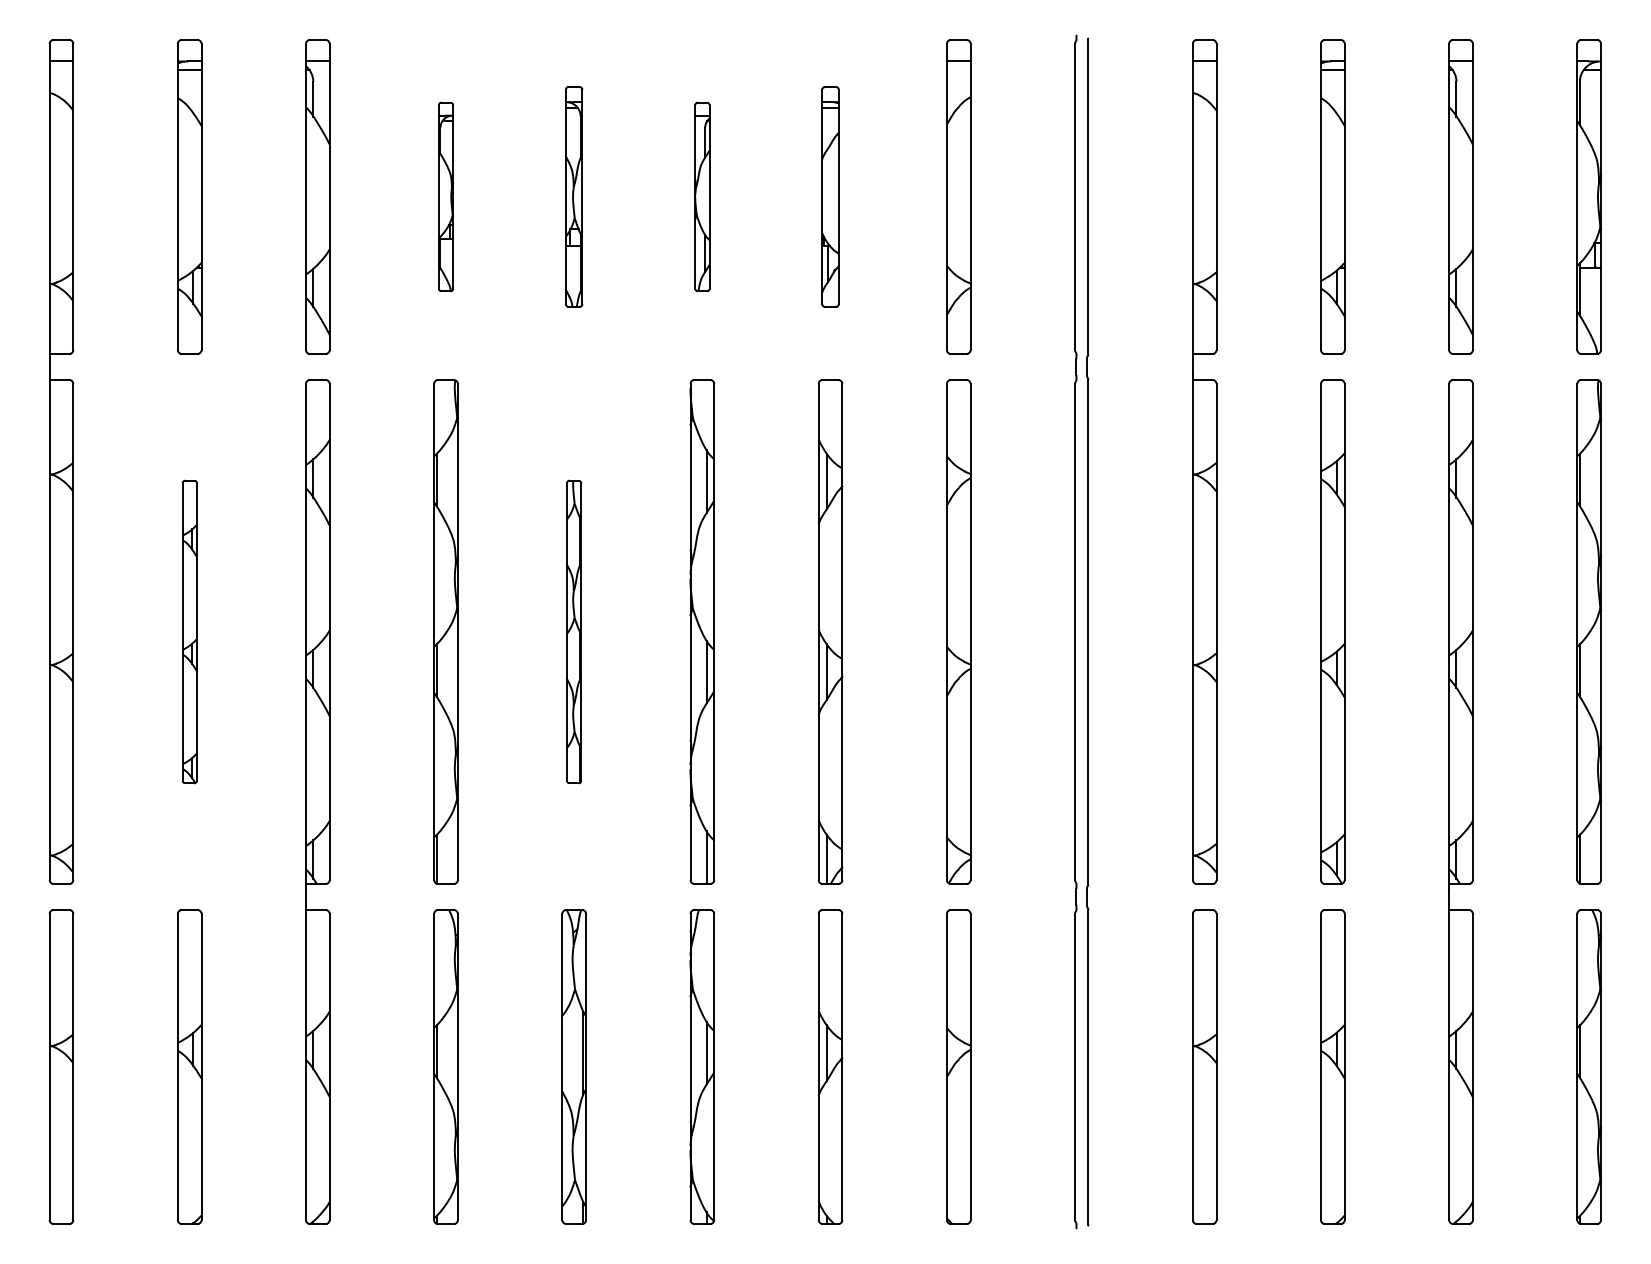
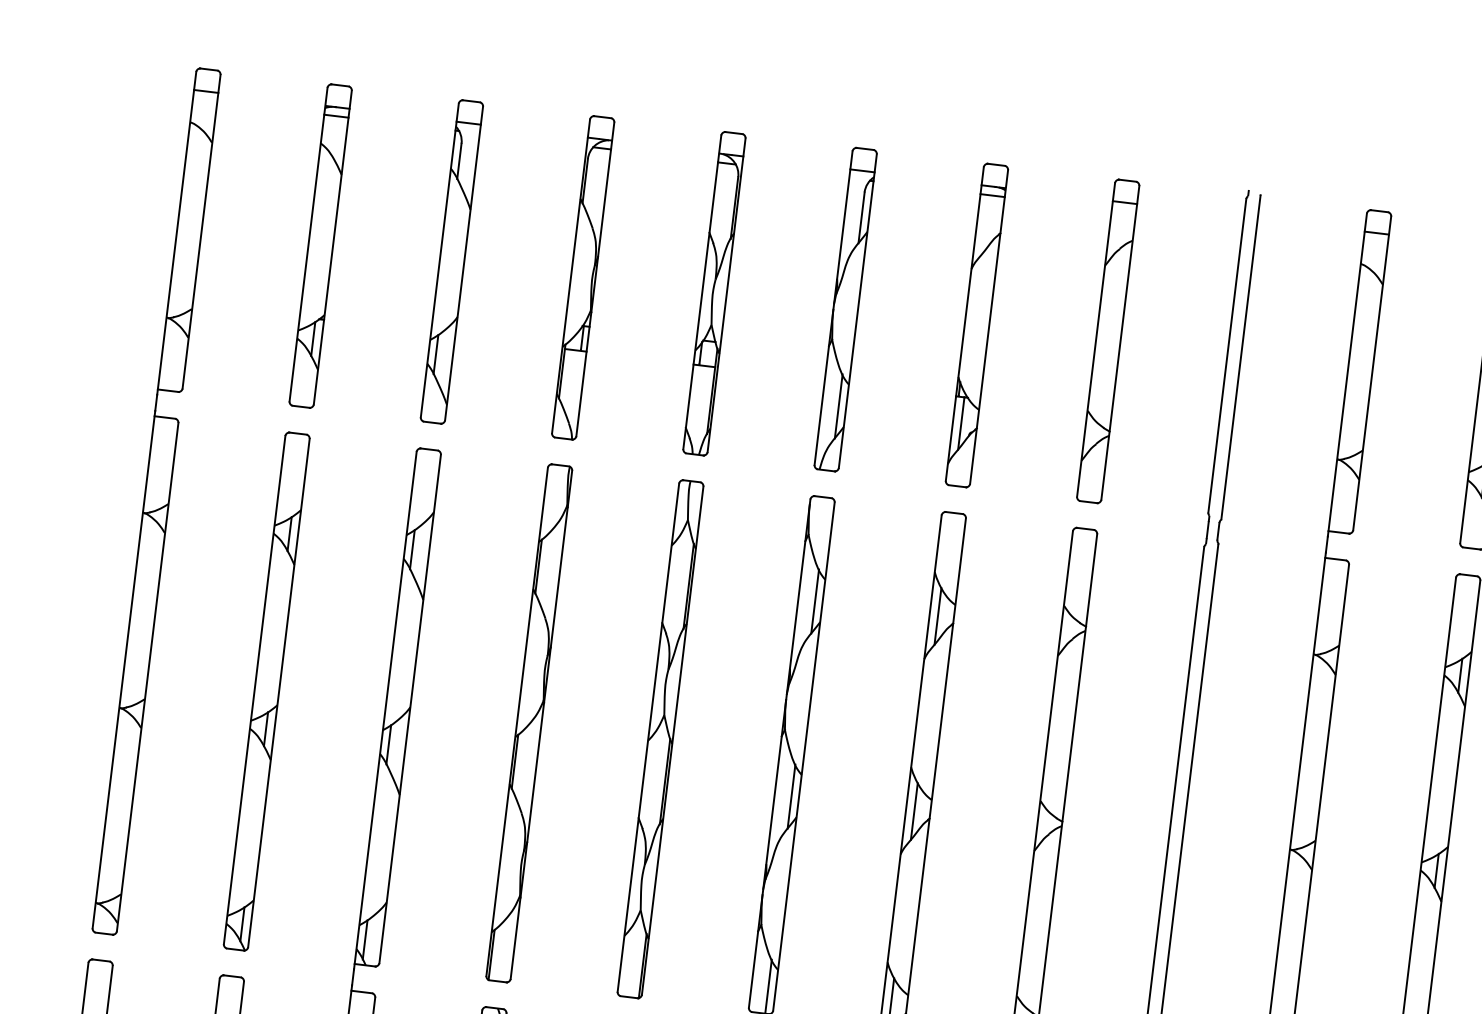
part: (445, 196) -> (582, 277), size x1.67
part: (573, 196) -> (713, 293), size x1.43
part: (702, 196) -> (845, 309), size x1.67
part: (830, 196) -> (976, 325), size x1.43
part: (189, 631) -> (266, 691), size x1.67
part: (573, 631) -> (659, 738), size x1.67

